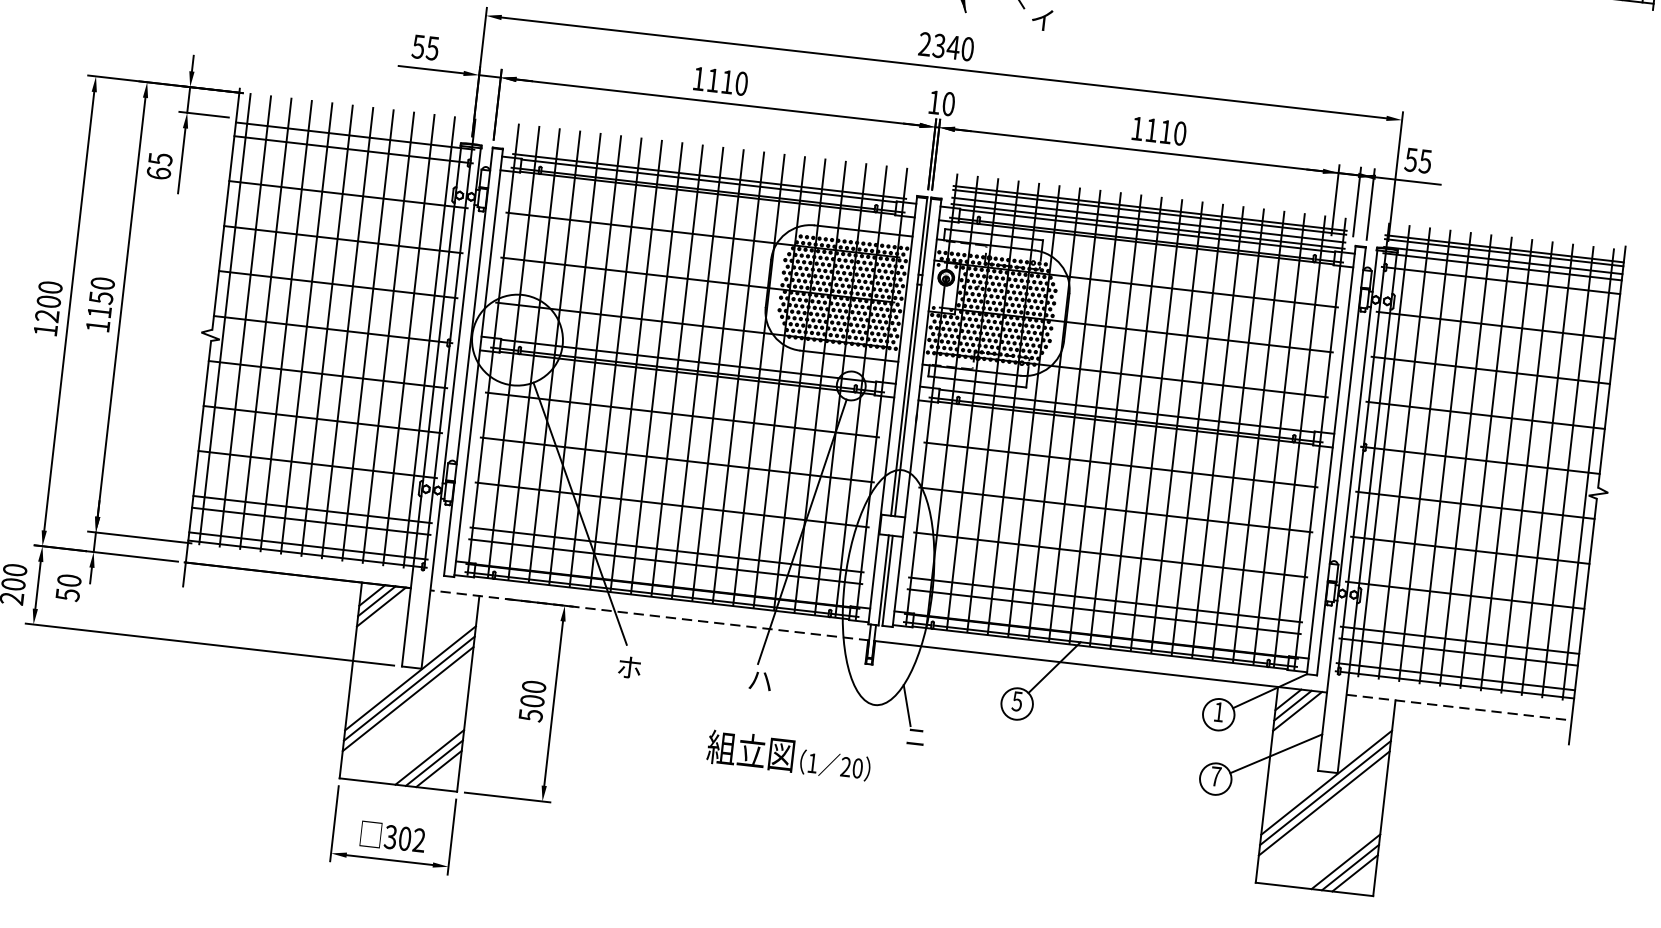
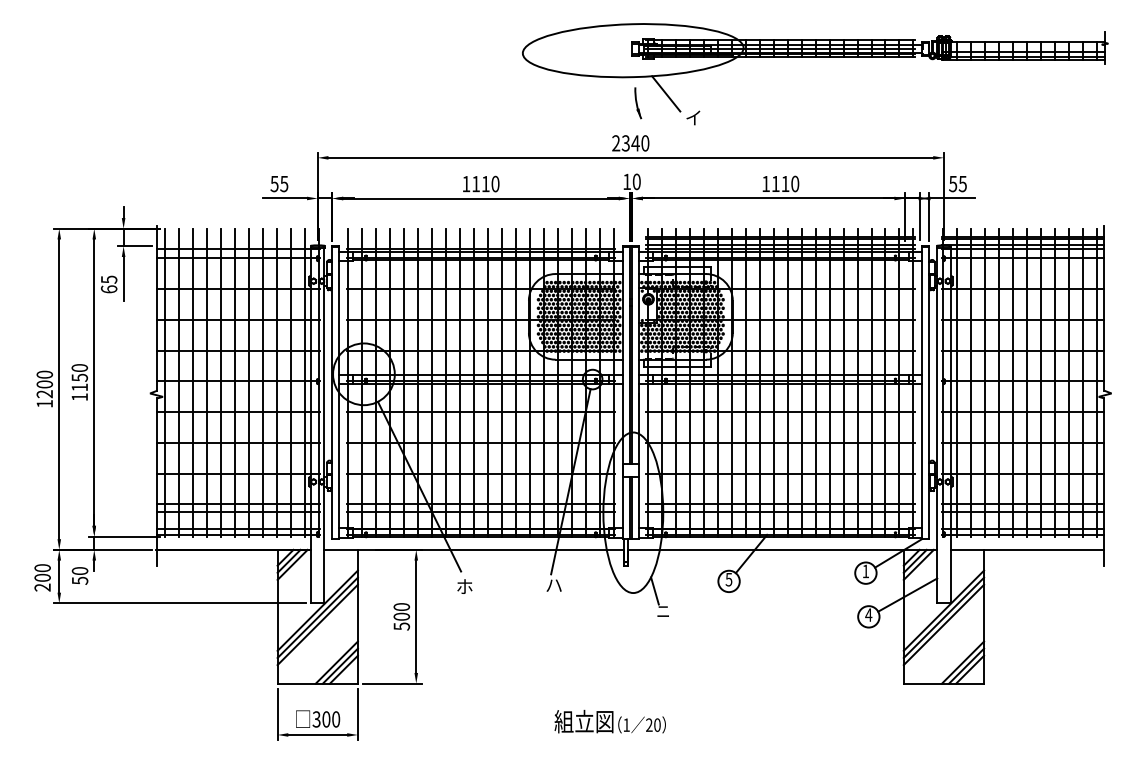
line: (650, 614) -> (474, 549), dashed -> solid
line: (1459, 707) -> (1027, 549), dashed -> solid
text: (788, 755) -> (609, 721), moved
text: (1215, 775) -> (868, 614), 7 -> 4
text: (419, 840) -> (336, 719), 302 -> 300

